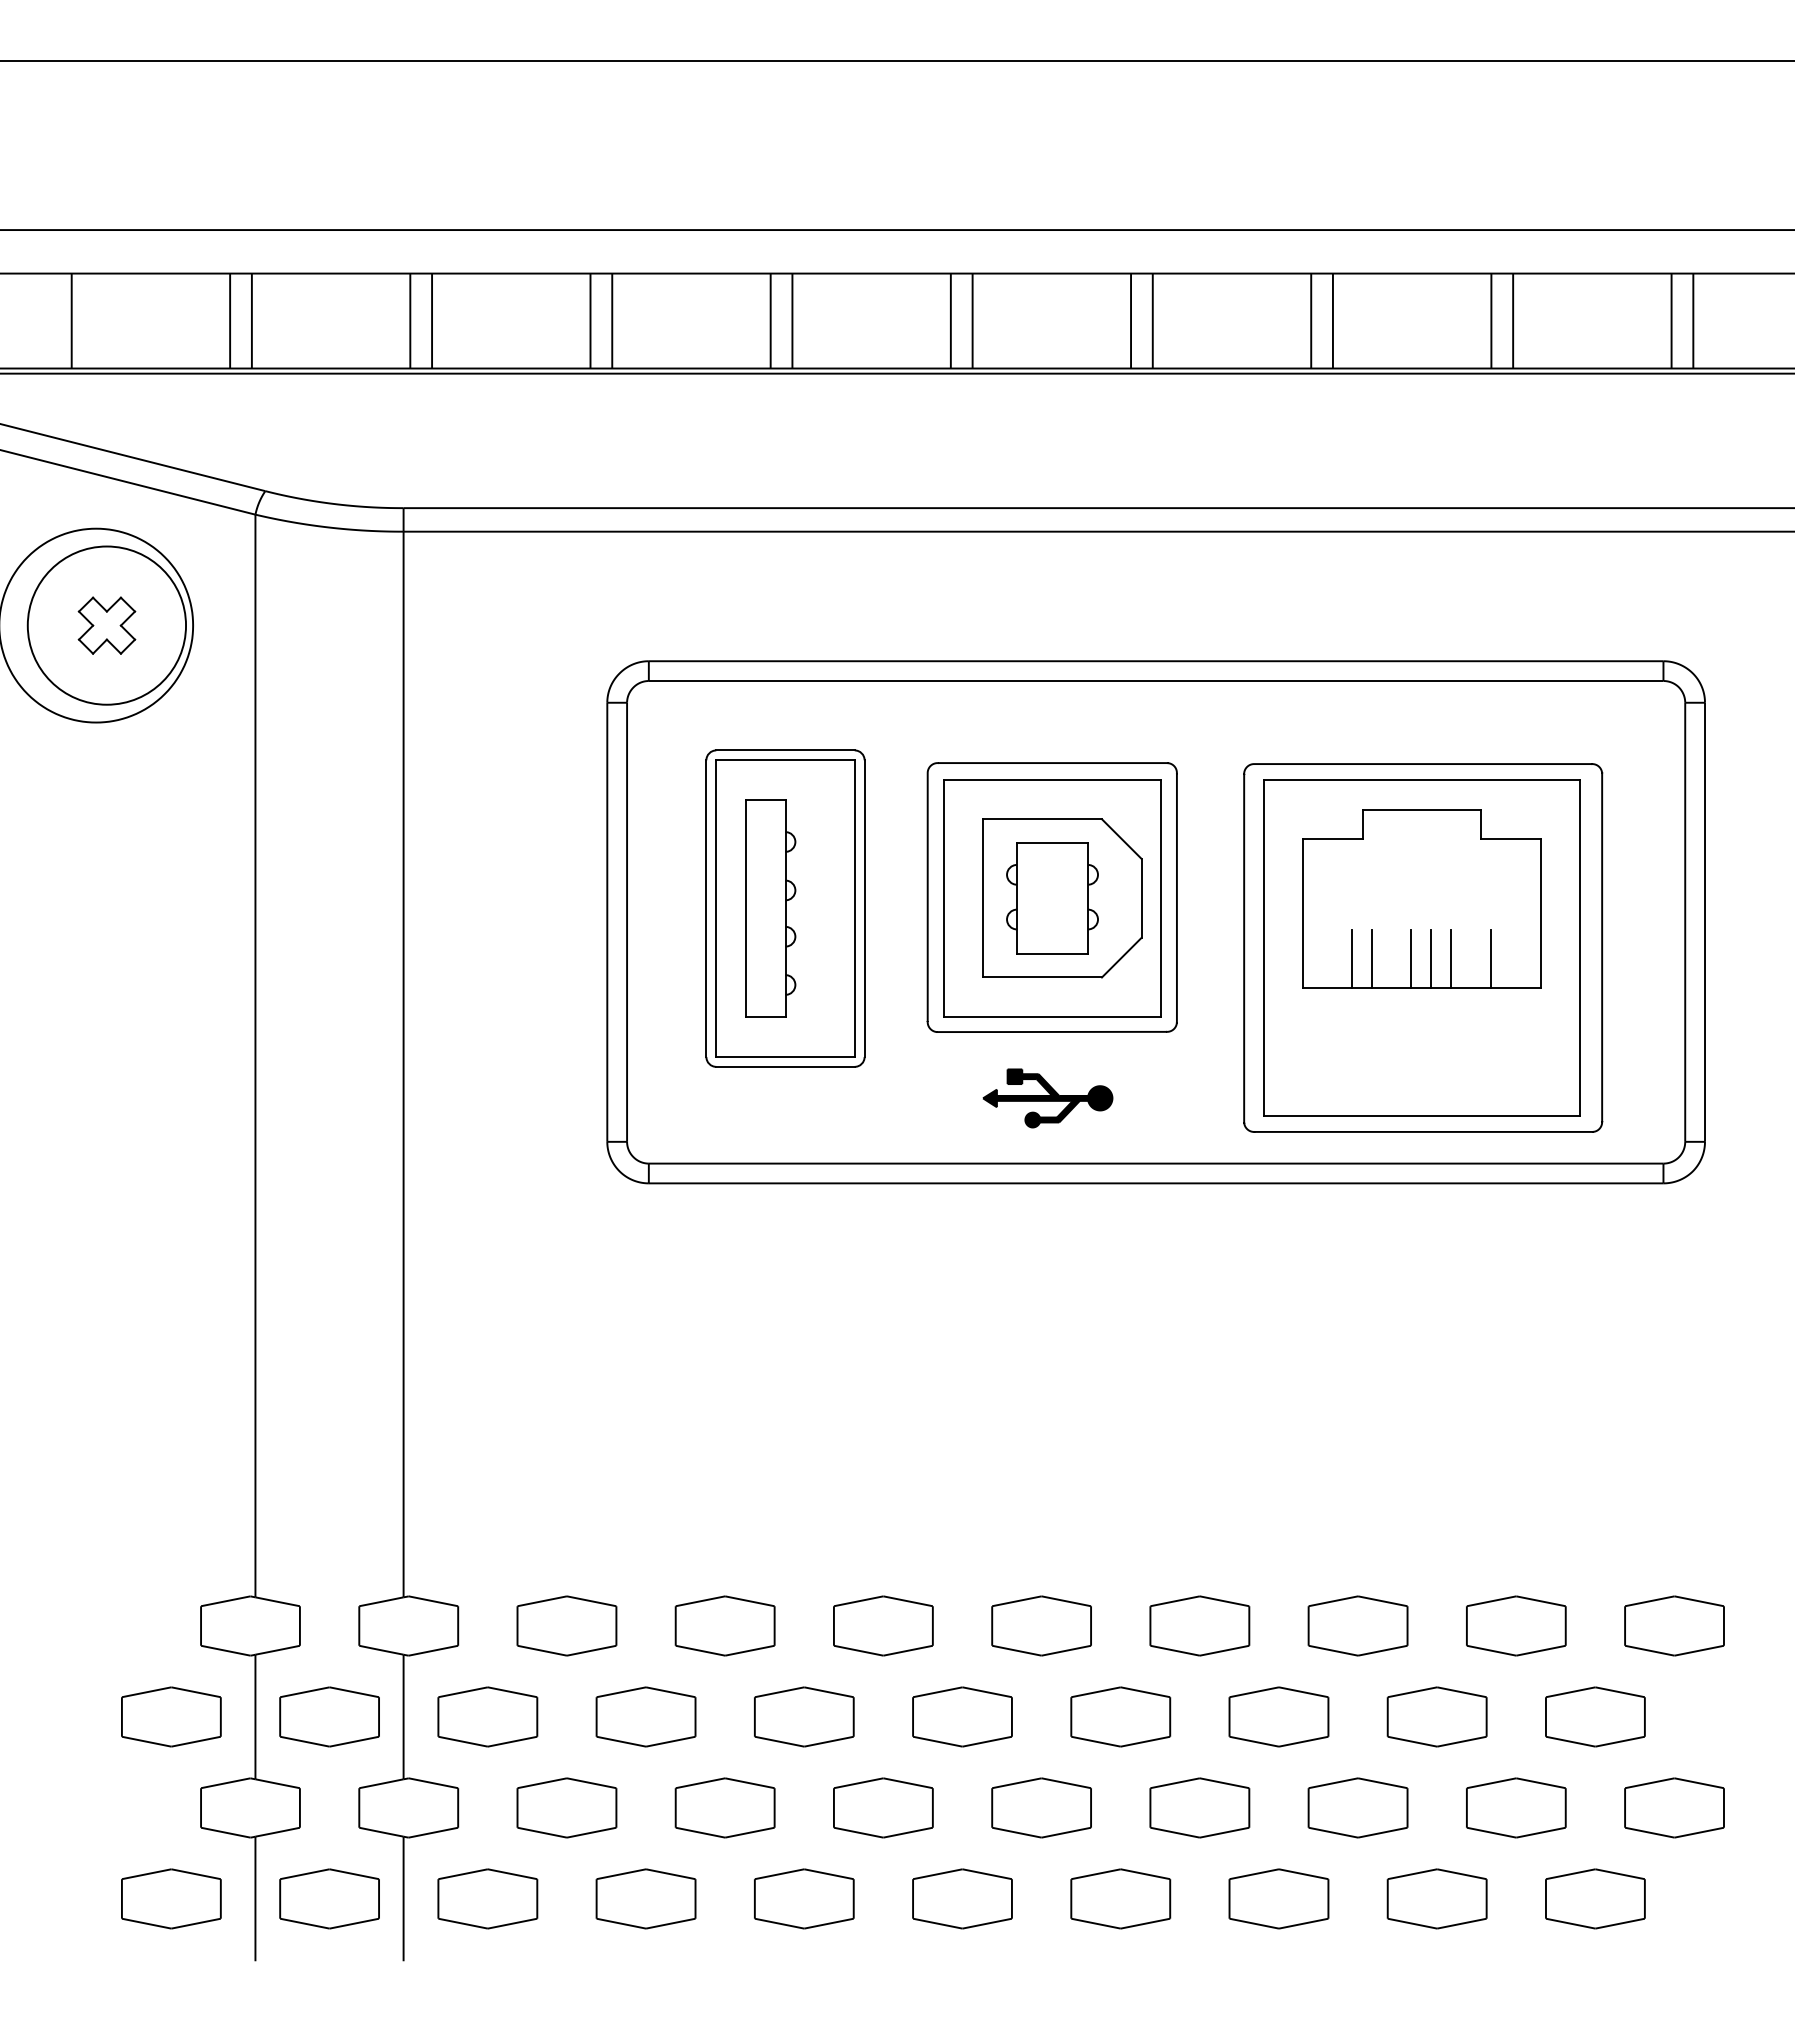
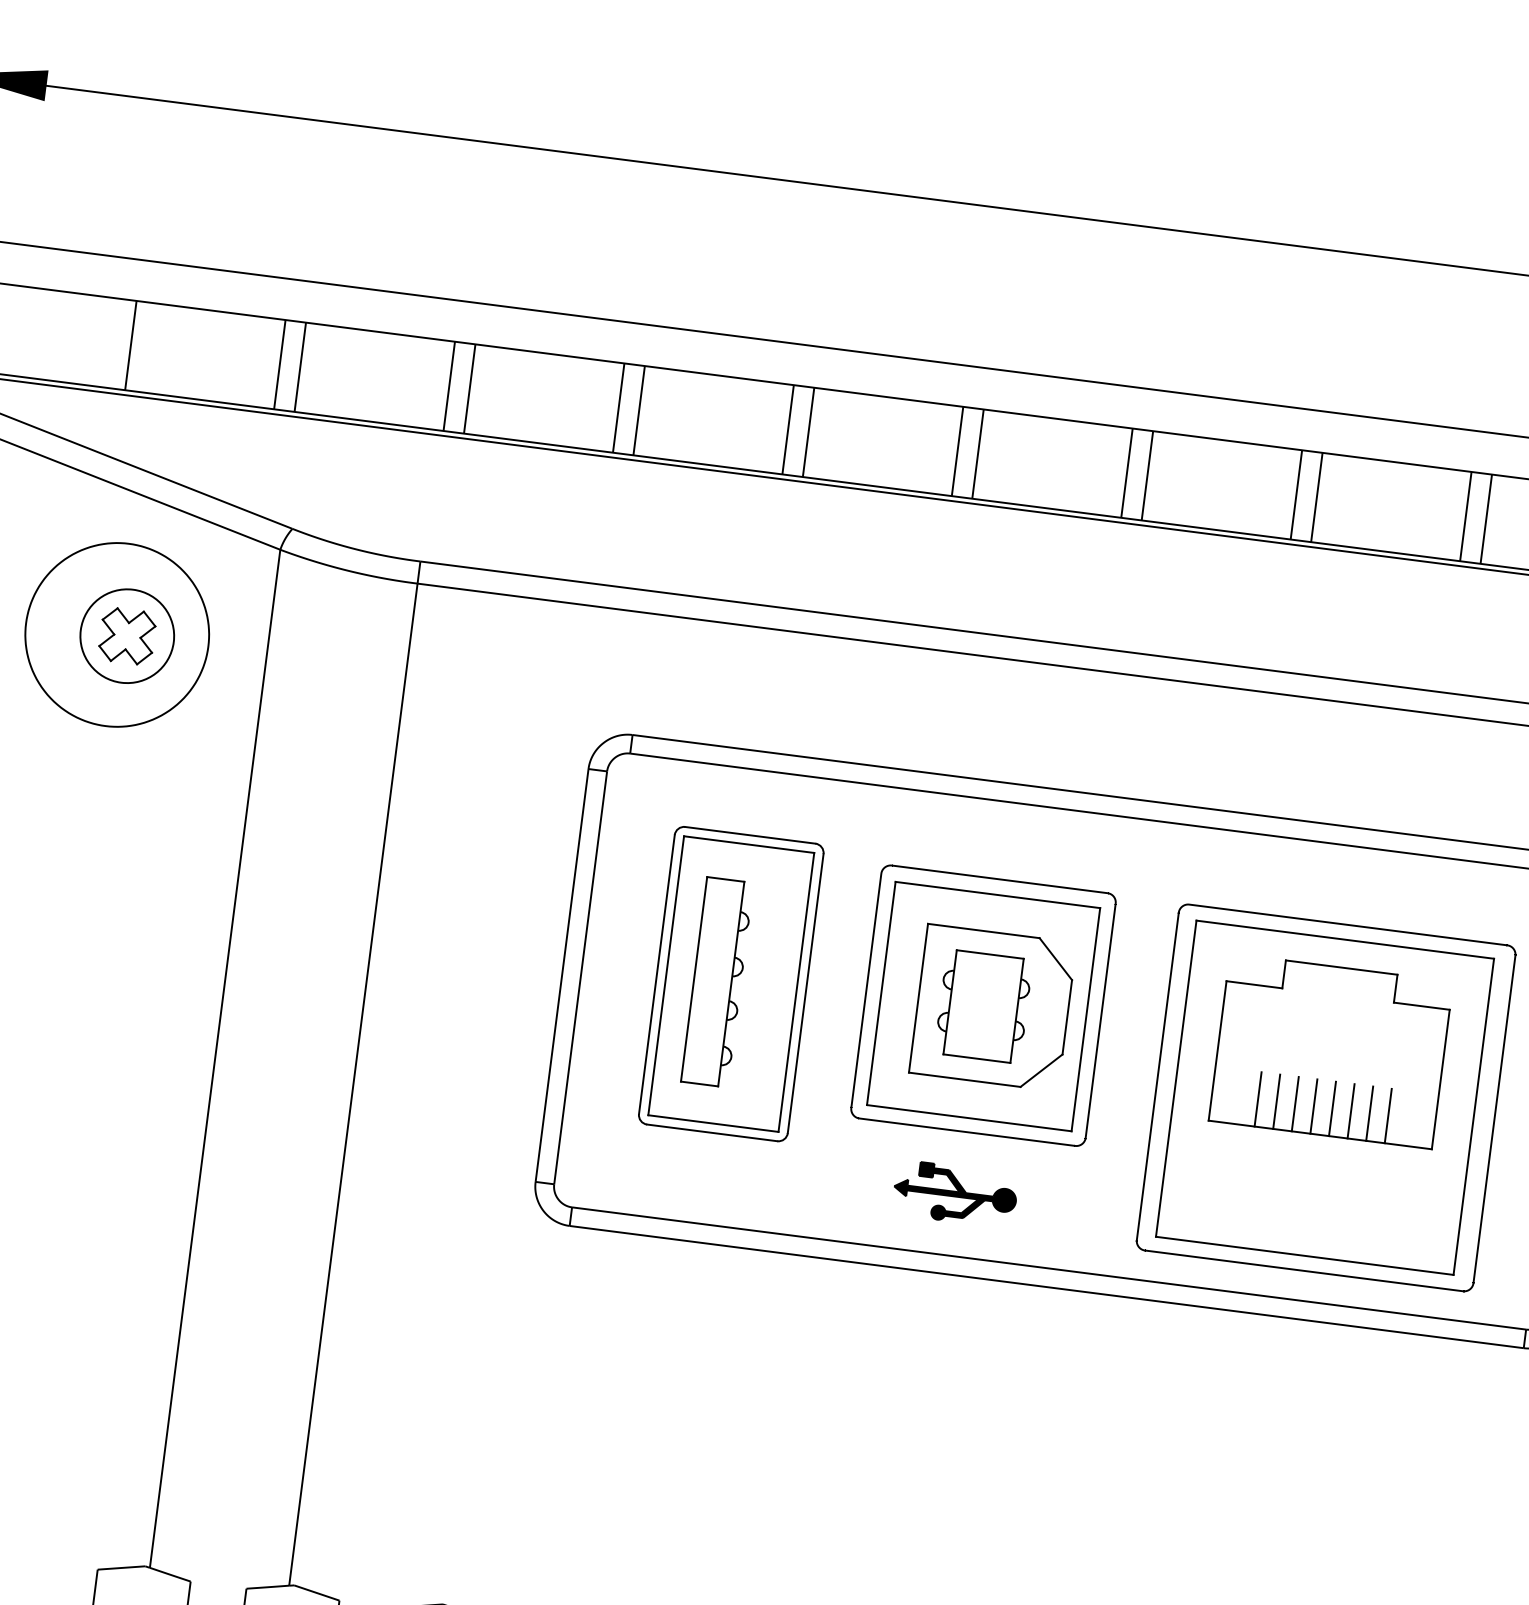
circle: (106, 625) -> (126, 636), size x0.62
line: (1391, 958) -> (1295, 1103), added
line: (1470, 958) -> (1369, 1113), added

